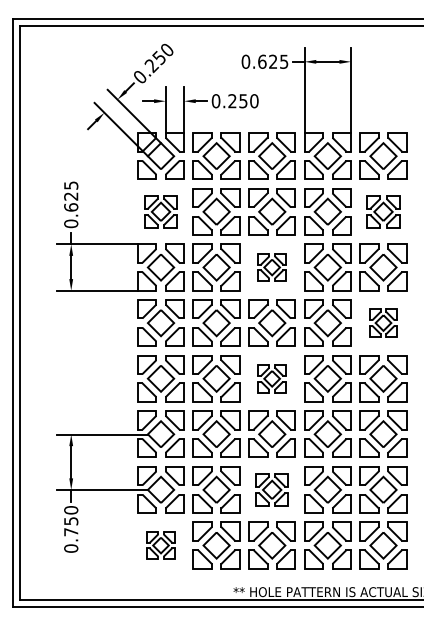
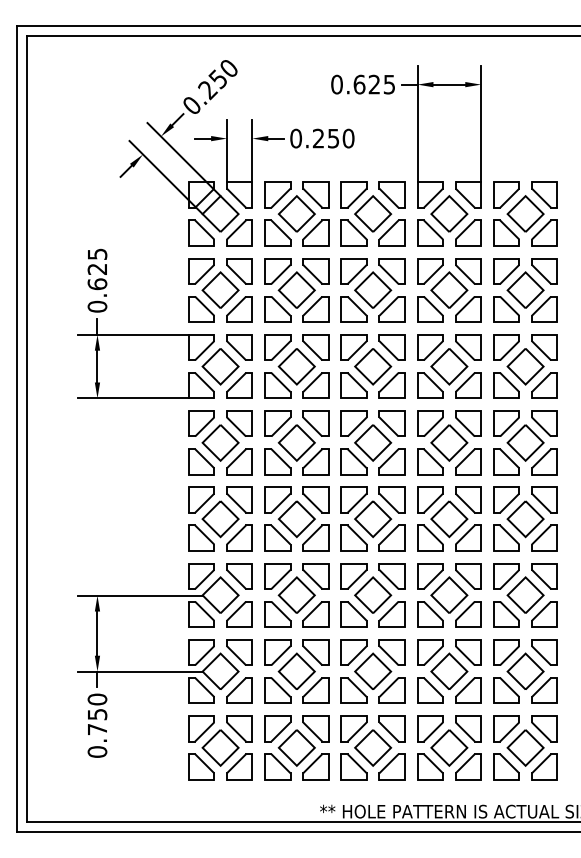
part: (160, 211) -> (219, 289), size x1.43
part: (383, 211) -> (525, 289), size x1.43
part: (271, 267) -> (372, 366), size x1.67
part: (383, 322) -> (525, 442), size x1.67
part: (271, 378) -> (372, 518), size x1.67
part: (271, 489) -> (372, 670), size x1.43
part: (160, 545) -> (219, 747), size x1.67

